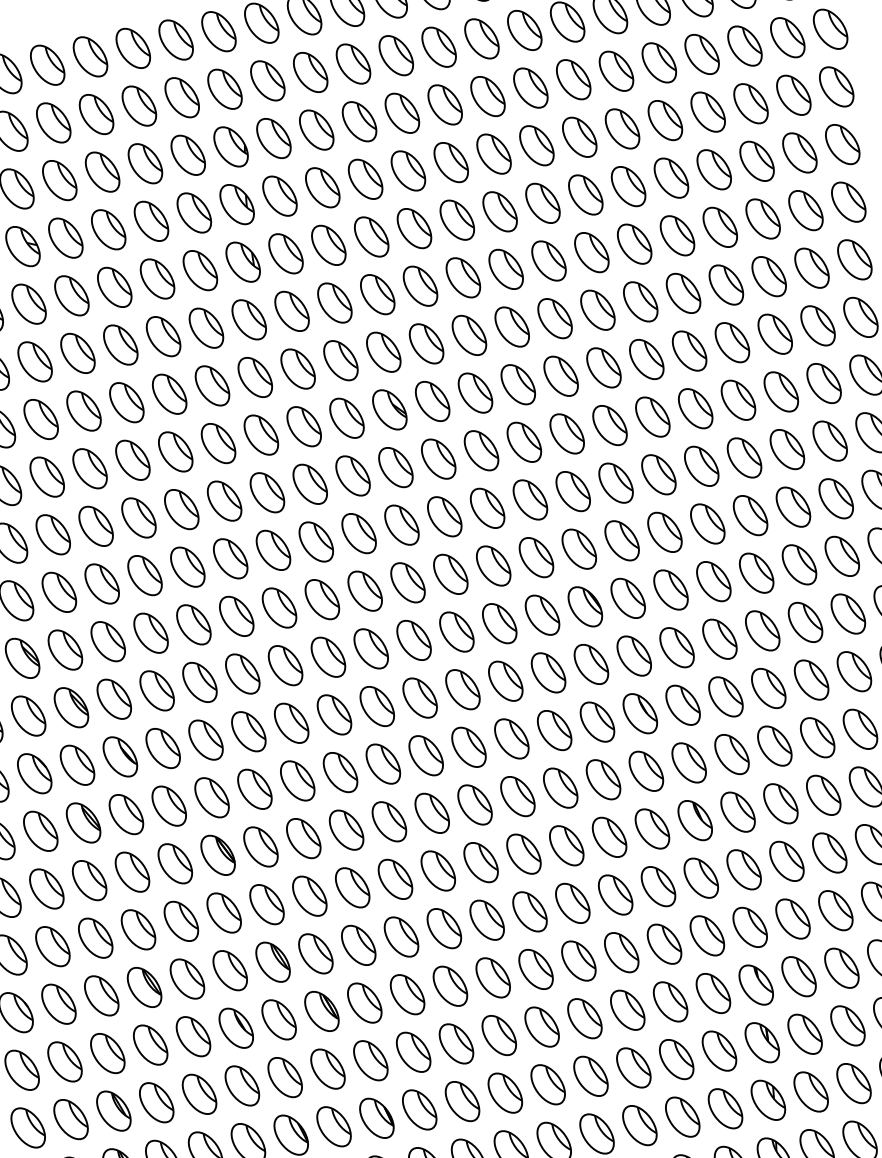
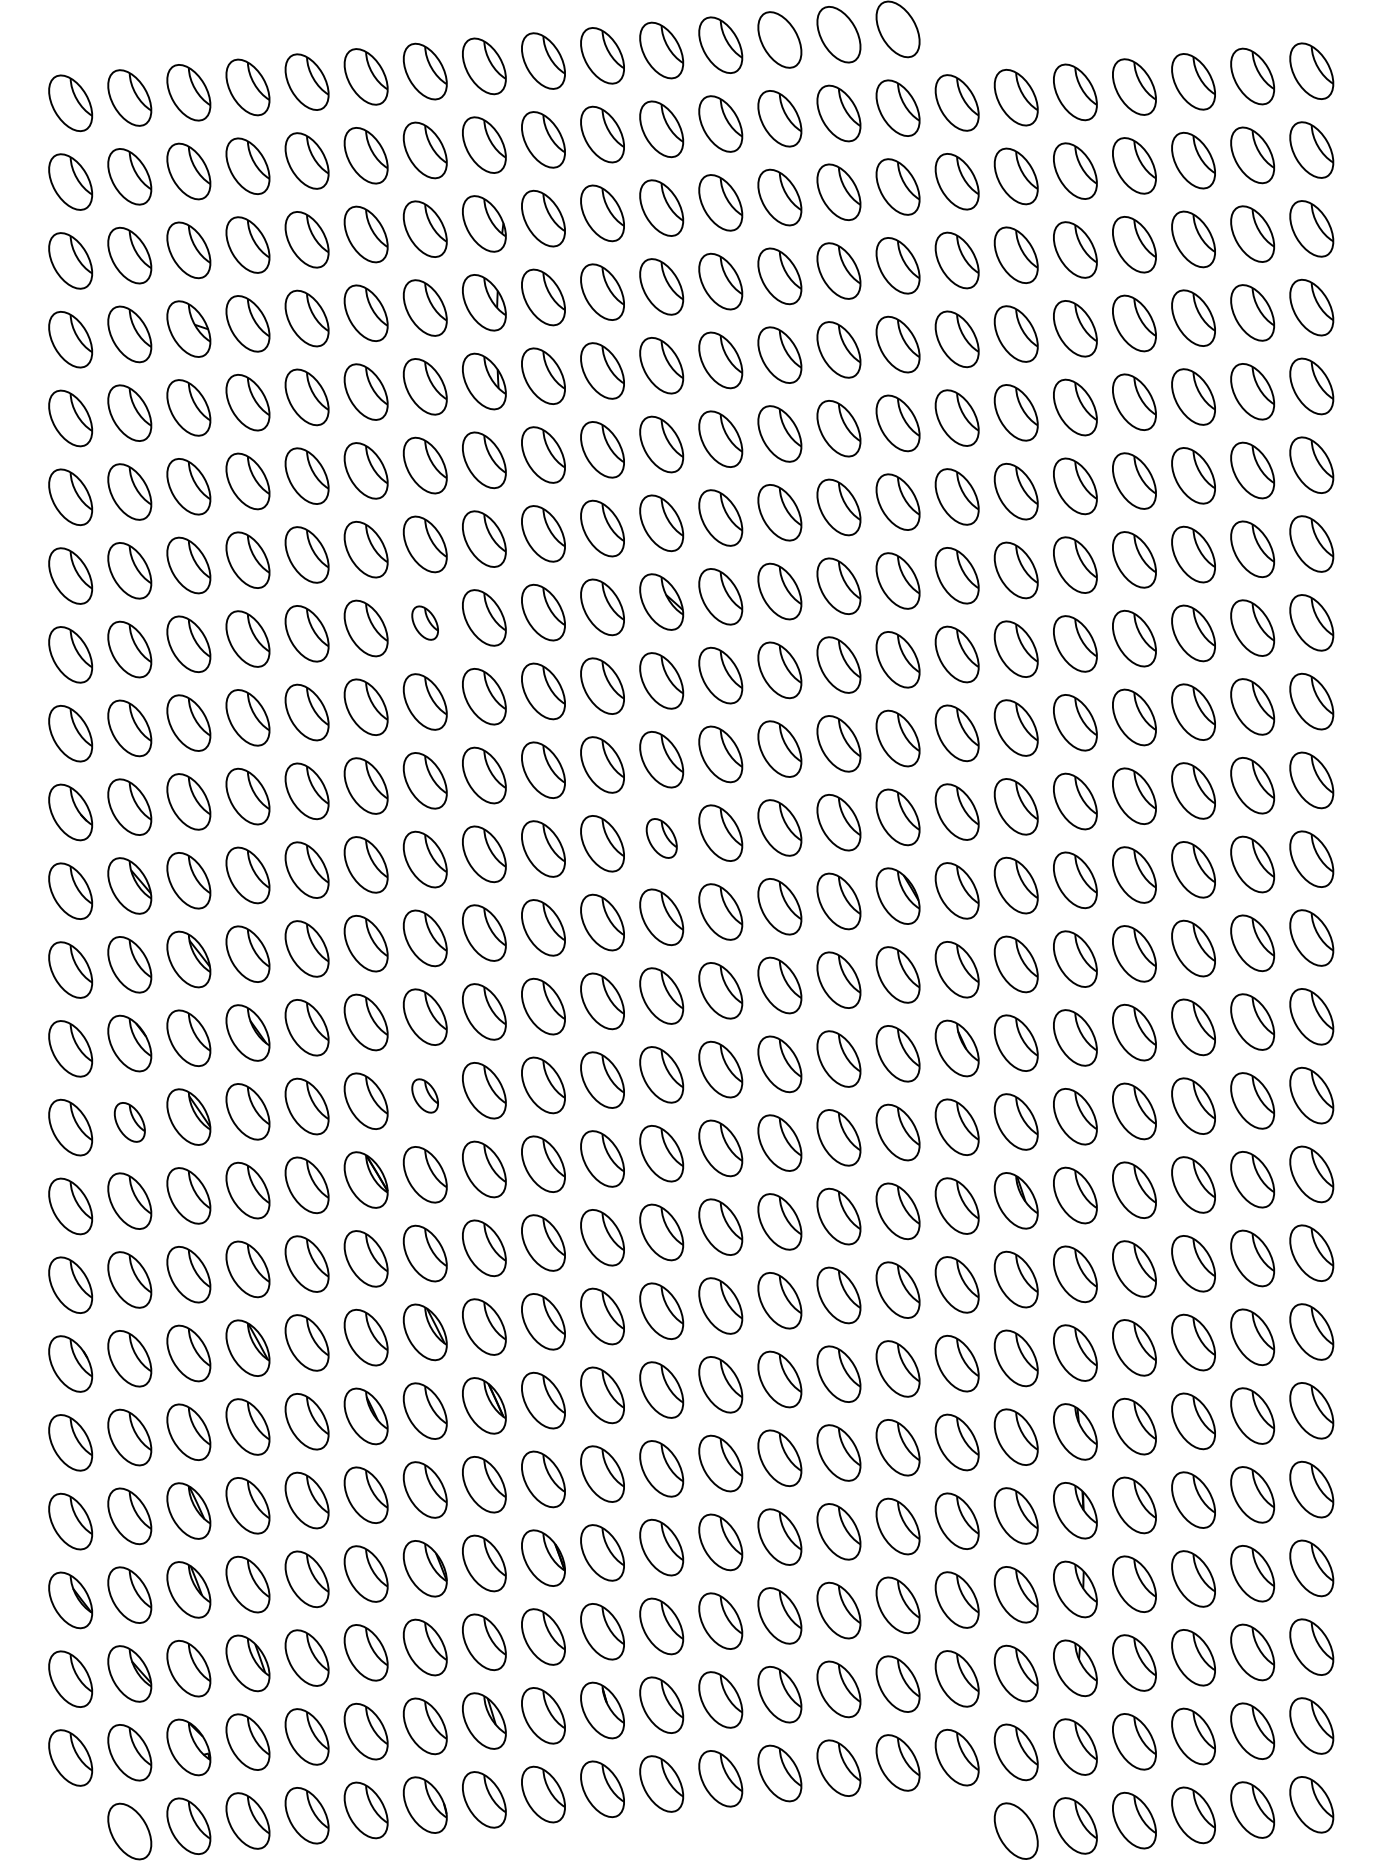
part: (217, 443) -> (424, 622), size x0.6
part: (407, 582) -> (661, 838), size x0.7
part: (254, 789) -> (424, 1095), size x0.6
part: (40, 831) -> (129, 1122), size x0.7

